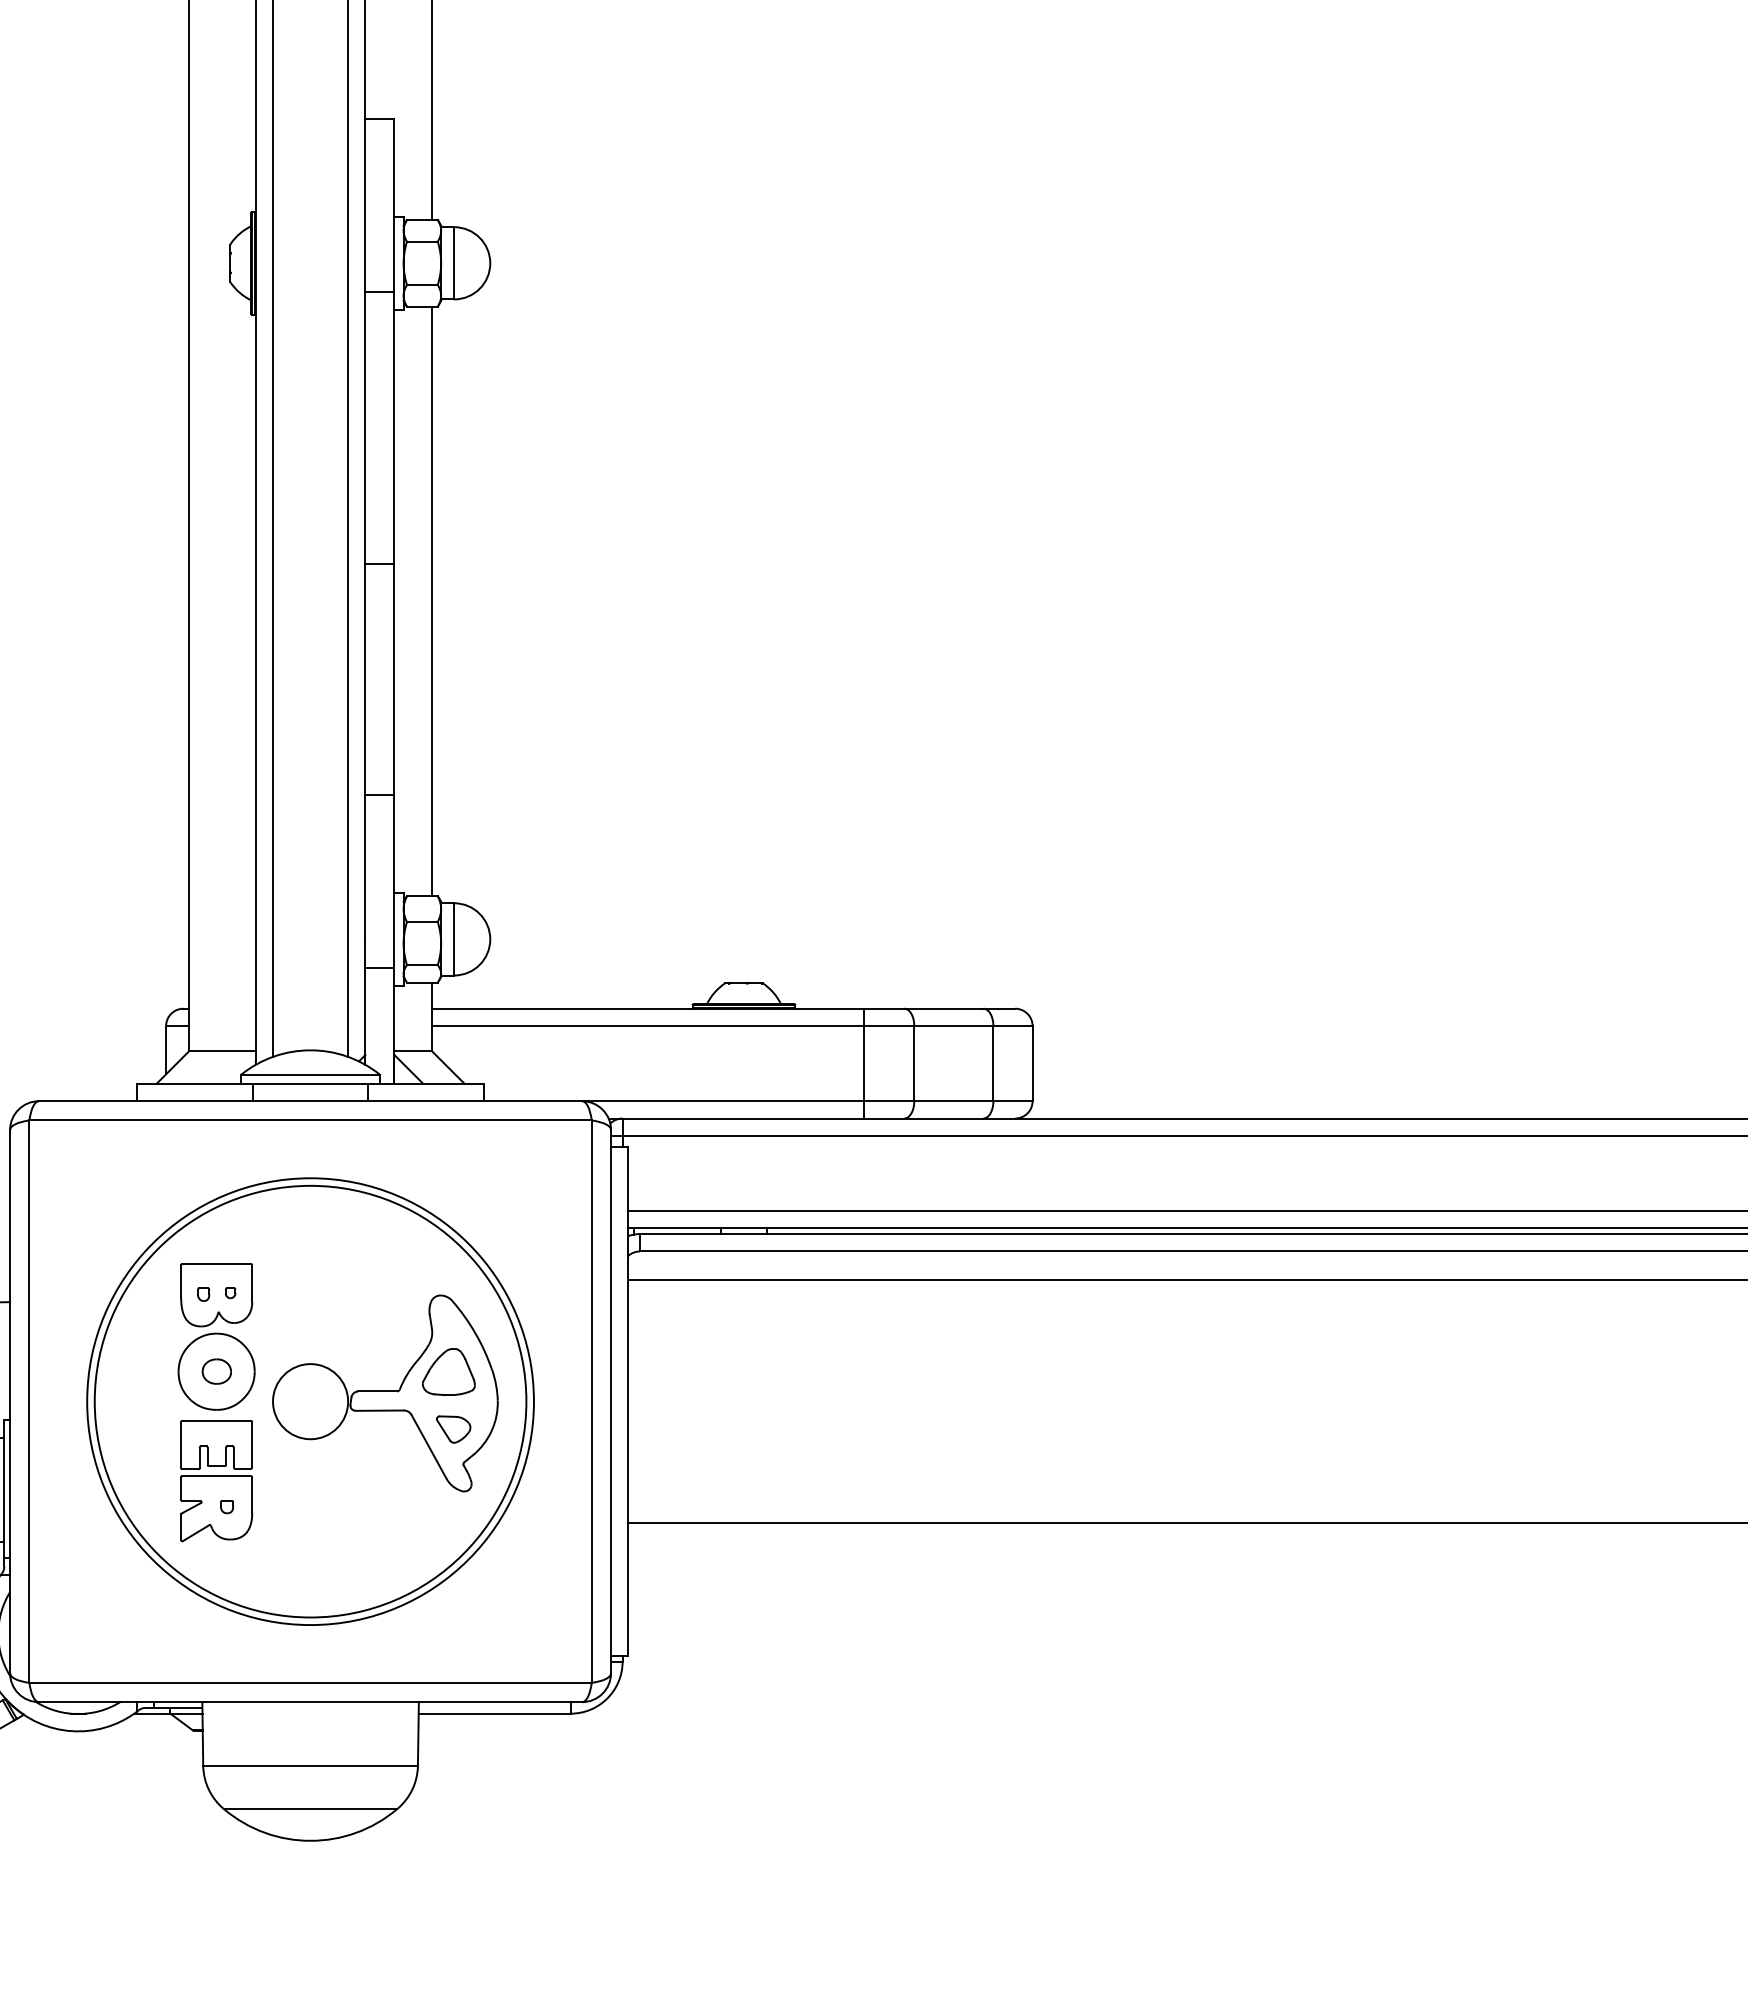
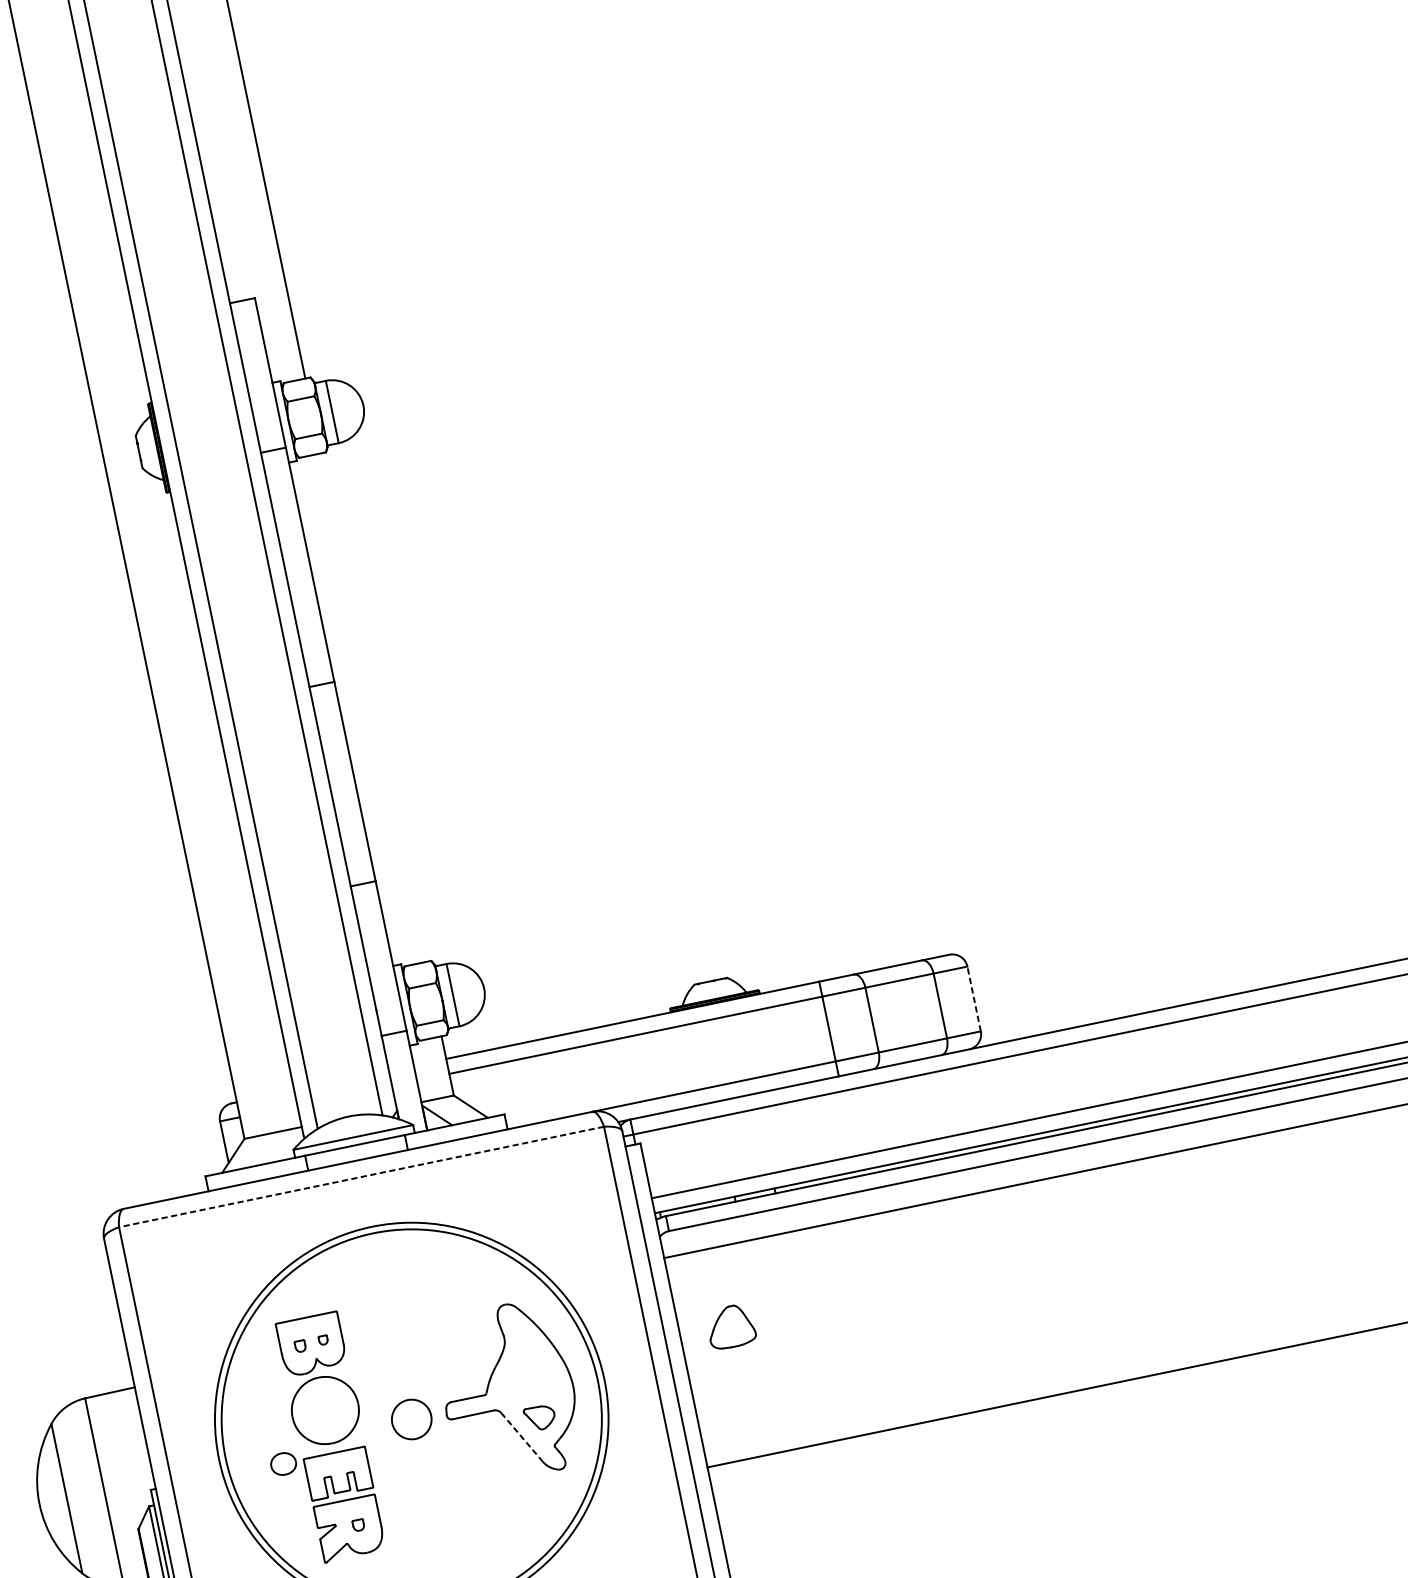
line: (431, 601) -> (373, 707), removed
line: (1032, 1063) -> (974, 998), solid -> dashed
line: (310, 1120) -> (361, 1177), solid -> dashed
part: (216, 1371) -> (283, 1463), moved
part: (448, 1371) -> (730, 1326), moved
circle: (310, 1401) -> (411, 1419), size x0.6
line: (428, 1446) -> (521, 1437), solid -> dashed

